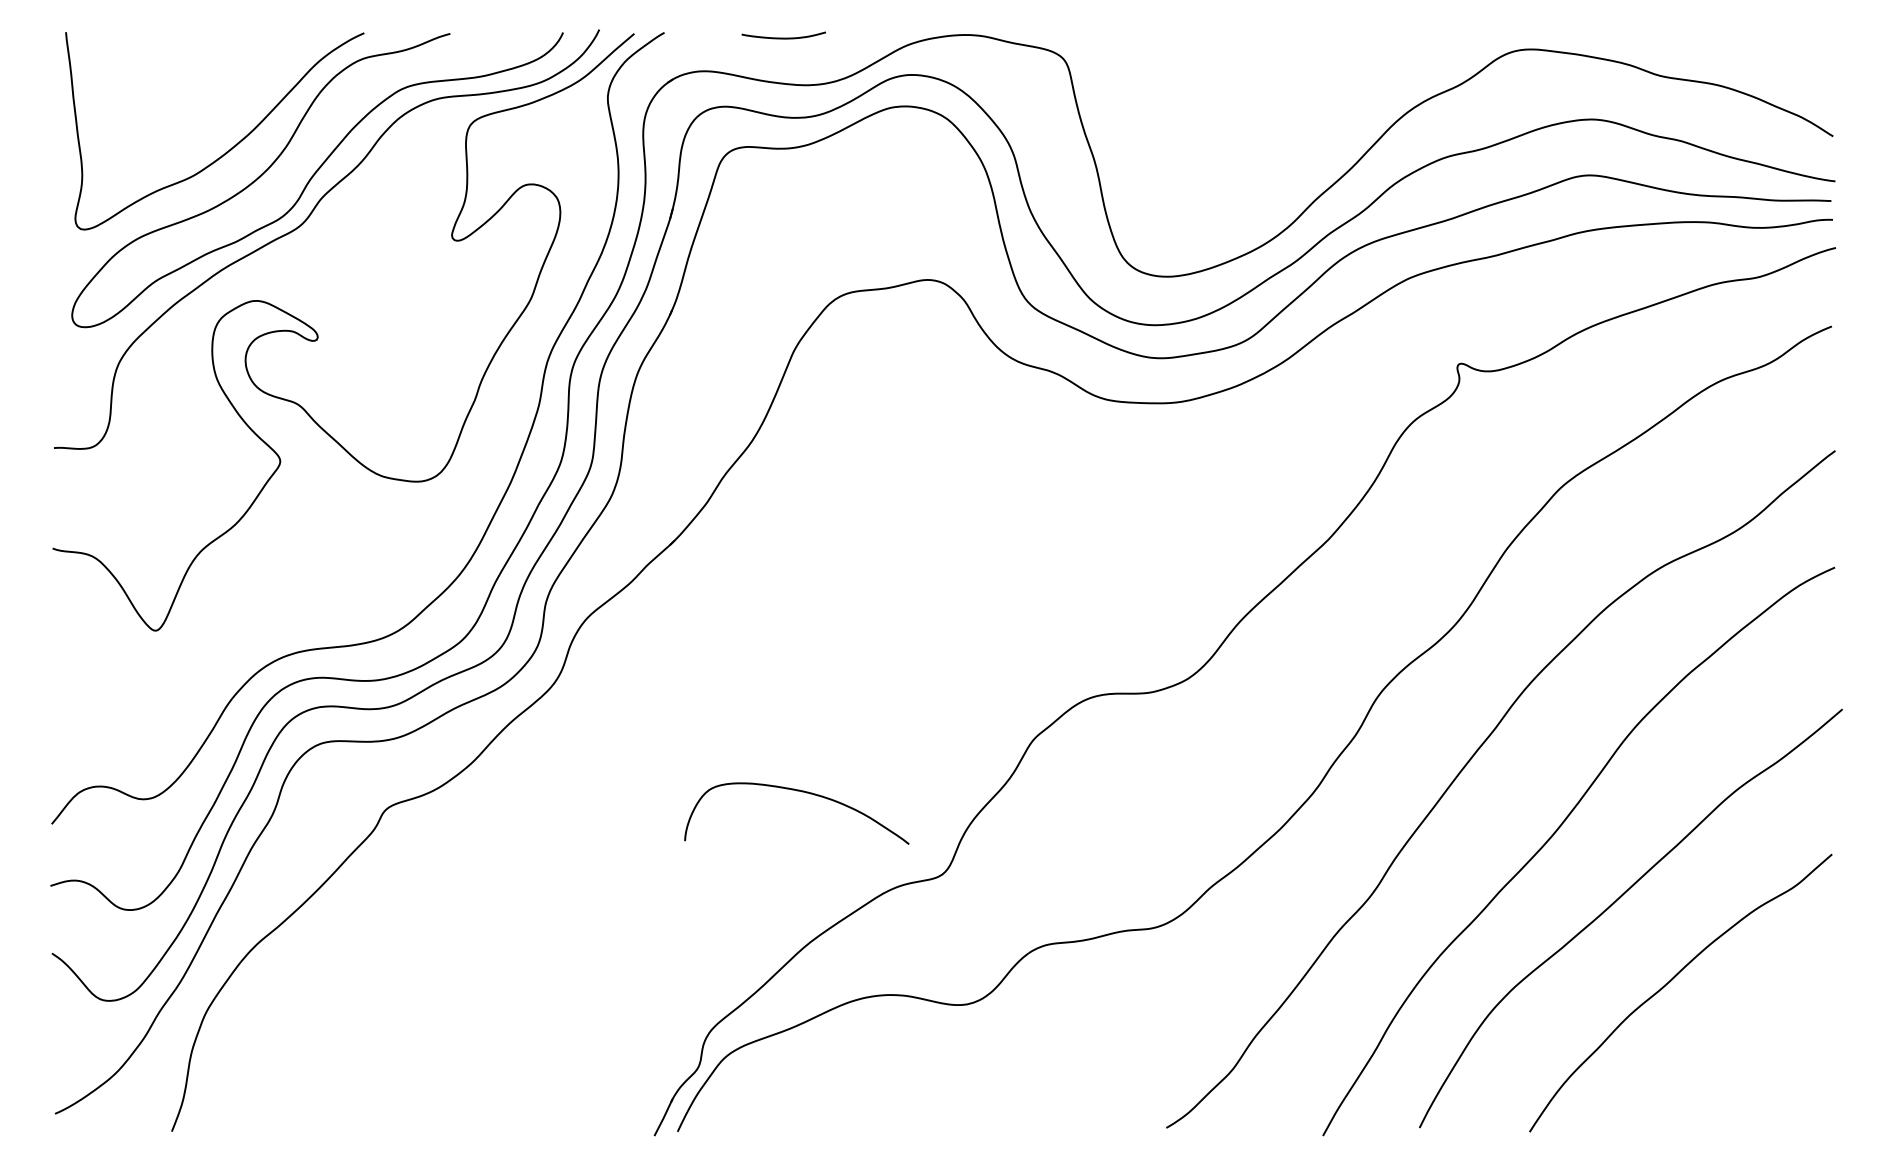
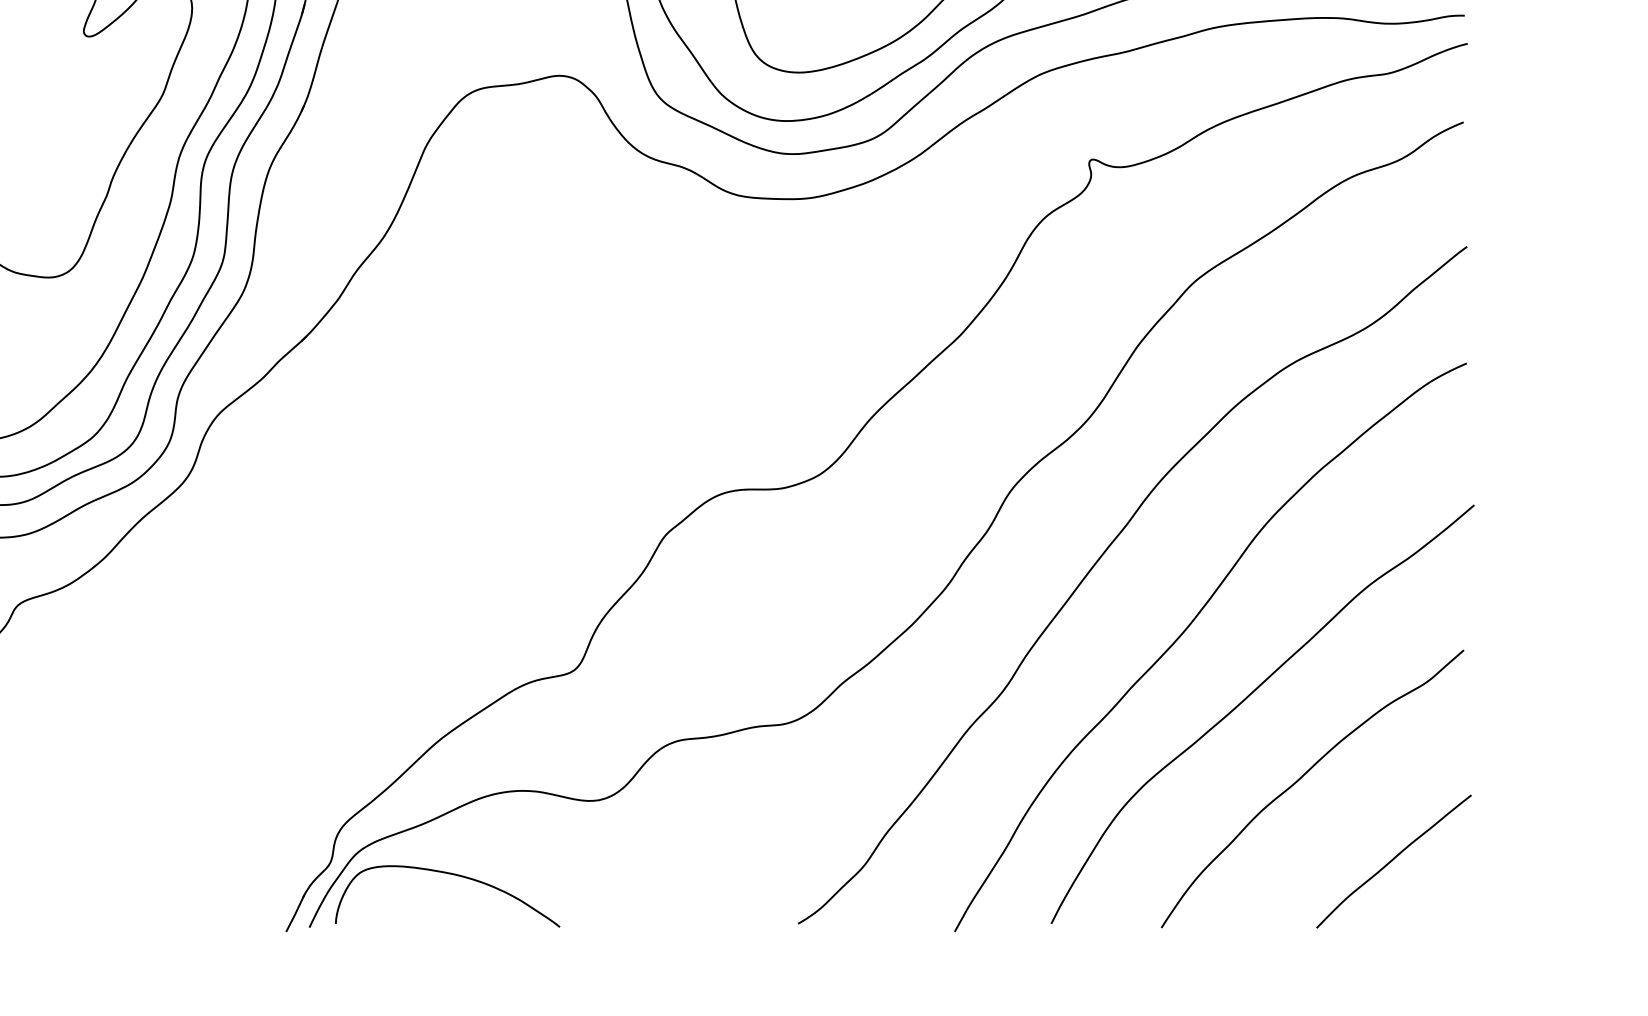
curve: (802, 792) -> (453, 875), moved
curve: (1761, 1064) -> (1393, 860), added

